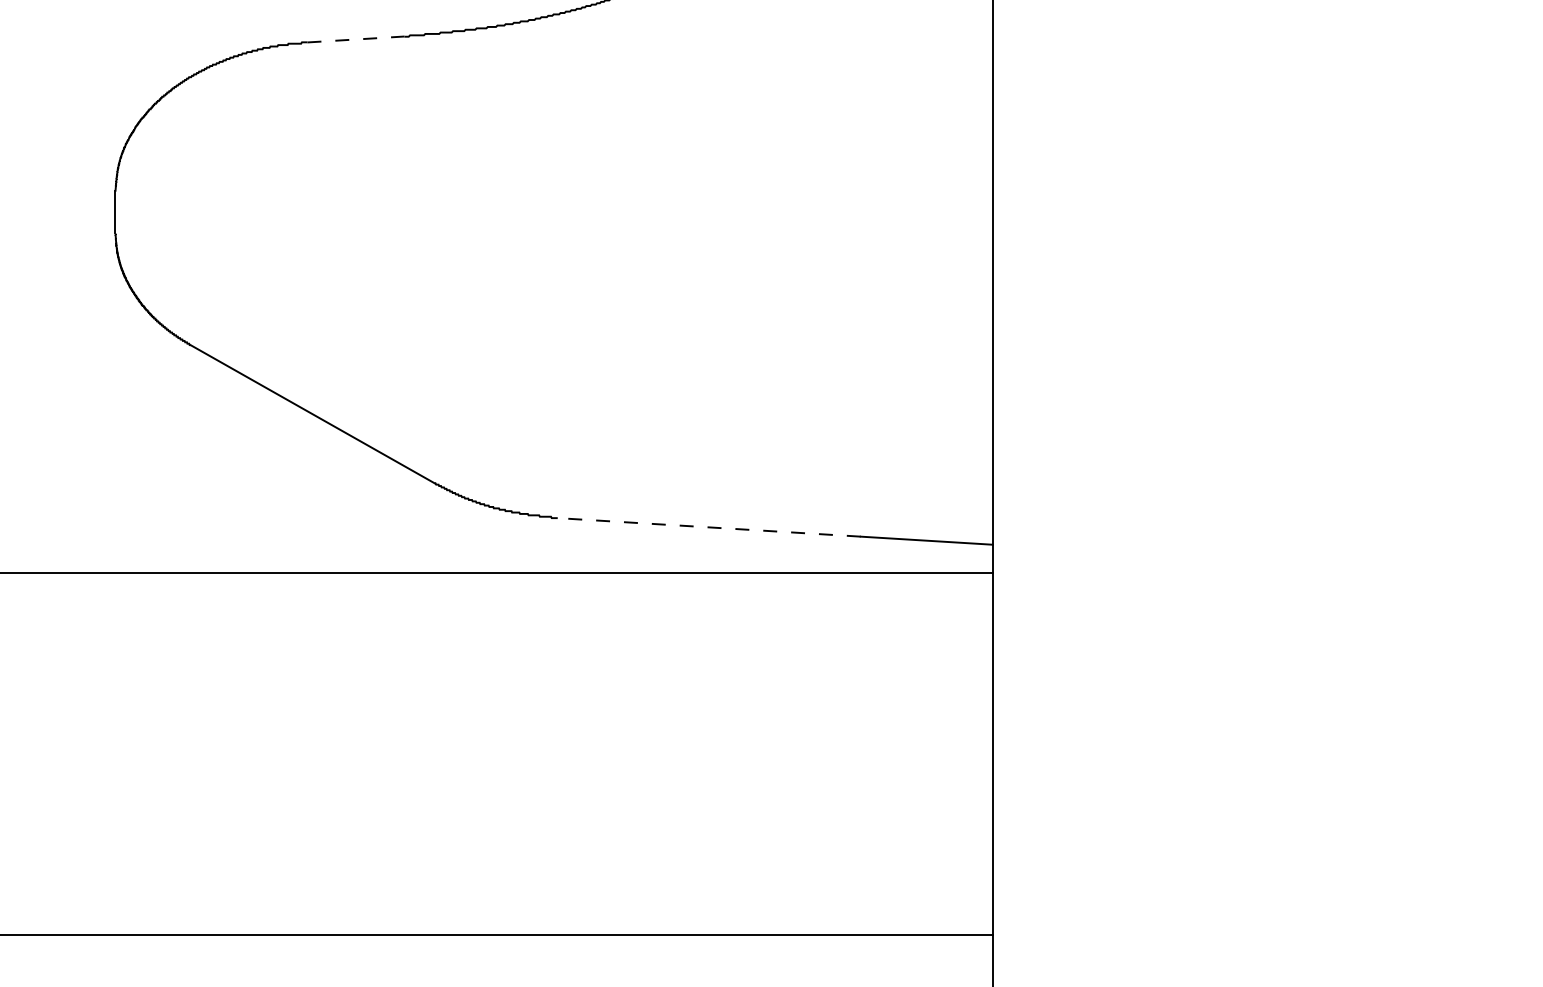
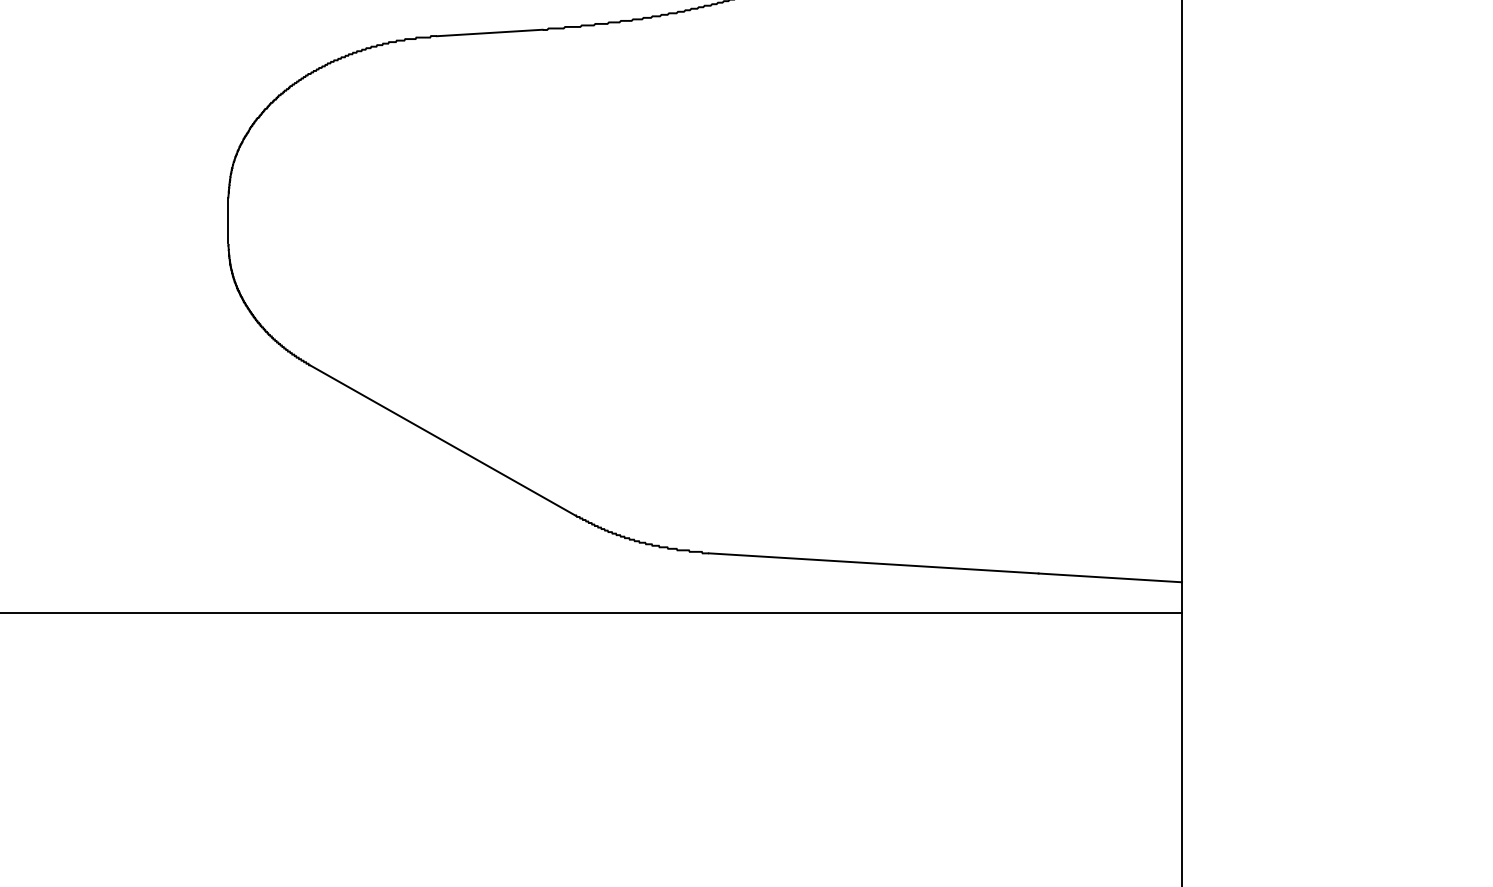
line: (356, 39) -> (490, 32), dashed -> solid
line: (709, 527) -> (874, 563), dashed -> solid

